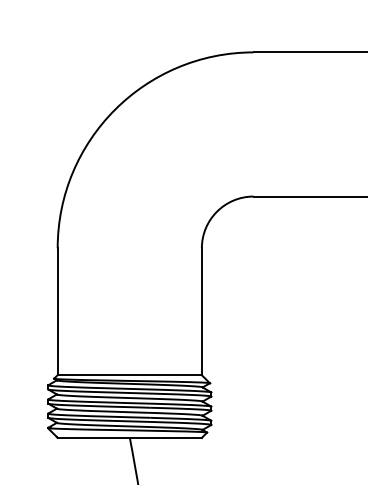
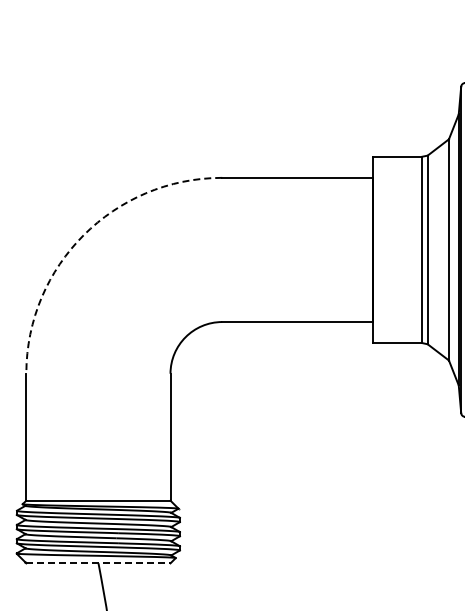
arc: (114, 110) -> (83, 235), solid -> dashed
line: (129, 438) -> (98, 563), solid -> dashed

